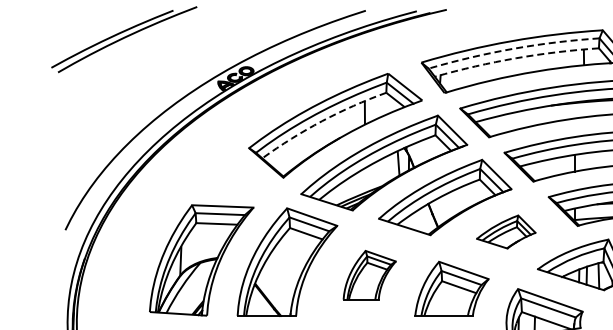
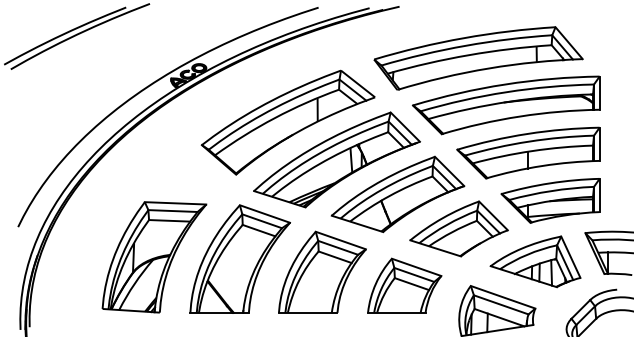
arc: (513, 48) -> (466, 45), dashed -> solid
arc: (515, 58) -> (468, 55), dashed -> solid
arc: (321, 121) -> (274, 118), dashed -> solid
part: (505, 231) -> (458, 228), size x1.67
part: (369, 274) -> (322, 271), size x1.67

